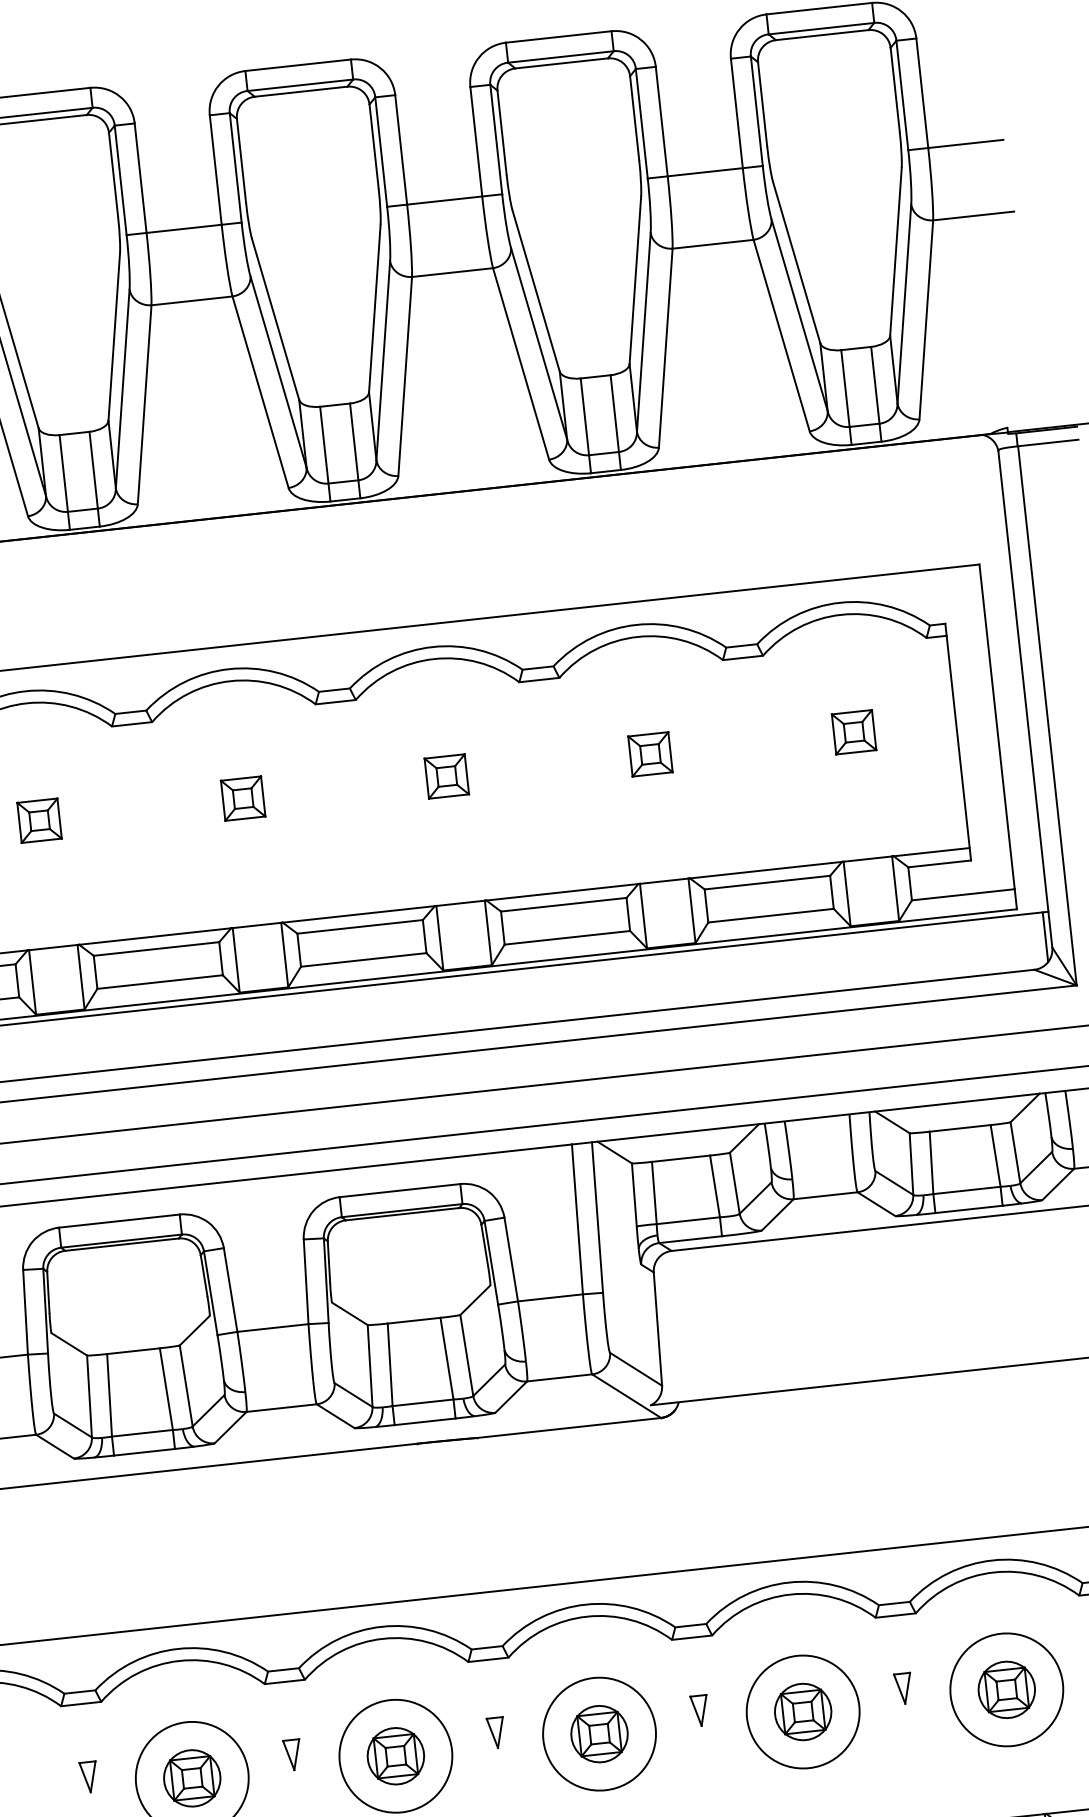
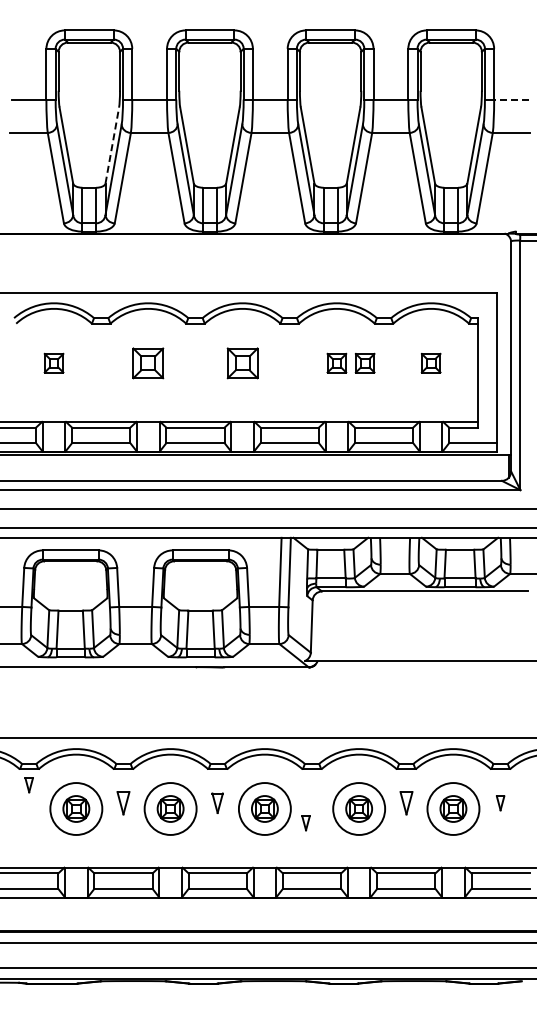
line: (965, 143) -> (511, 99), solid -> dashed
line: (114, 336) -> (112, 145), solid -> dashed
part: (709, 746) -> (364, 362), added
part: (446, 774) -> (242, 362), size x1.6
part: (243, 797) -> (148, 362), size x1.6
part: (901, 1689) -> (405, 803), size x1.6
part: (698, 1711) -> (305, 823), moved
part: (495, 1733) -> (217, 803), size x1.4
part: (292, 1755) -> (123, 803), size x1.6
part: (87, 1777) -> (28, 785), moved

